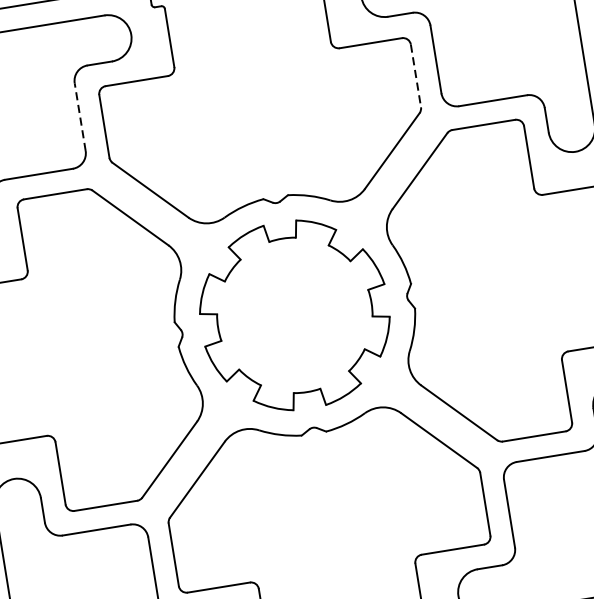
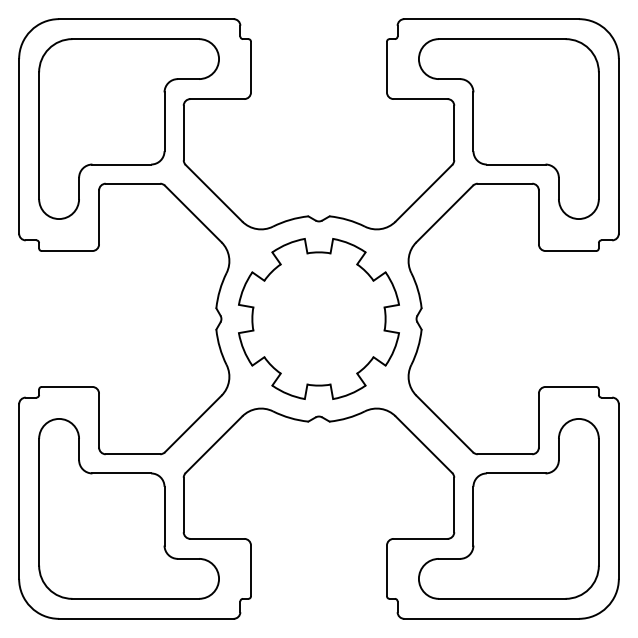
line: (416, 76) -> (454, 133), dashed -> solid
line: (80, 116) -> (164, 121), dashed -> solid

